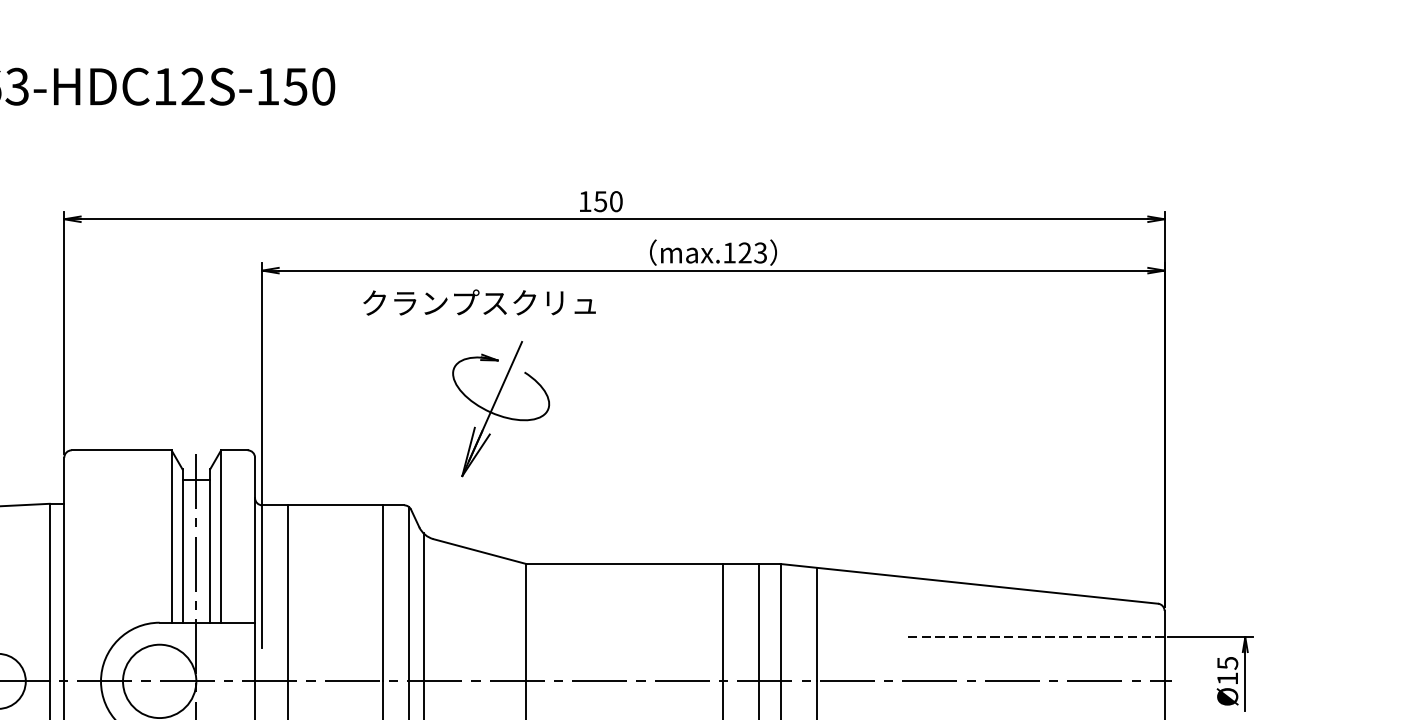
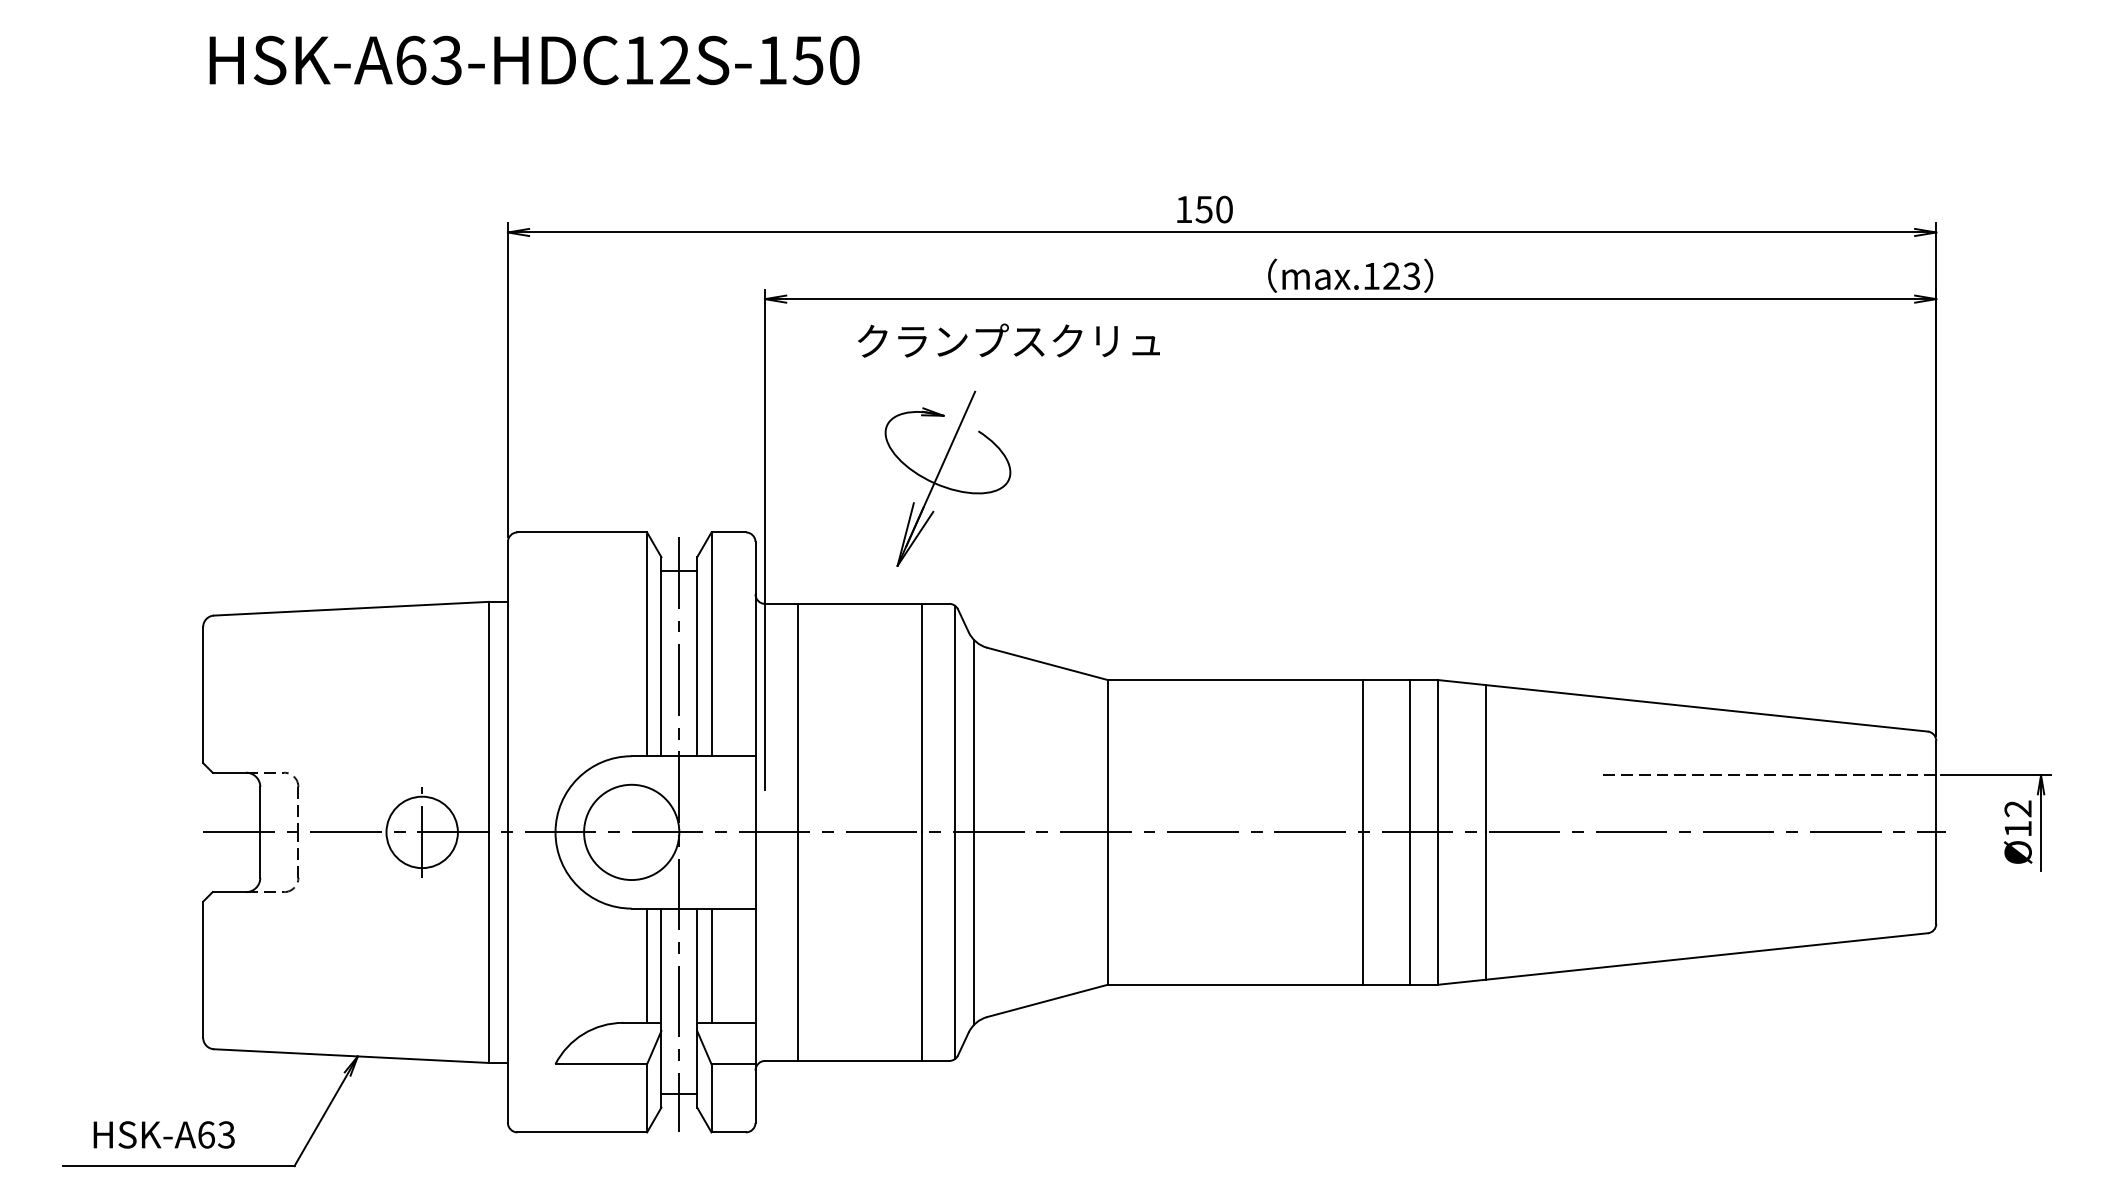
text: (479, 302) -> (1008, 340), moved
part: (497, 414) -> (943, 485), moved
text: (1227, 662) -> (2017, 808), Ø15 -> Ø12

